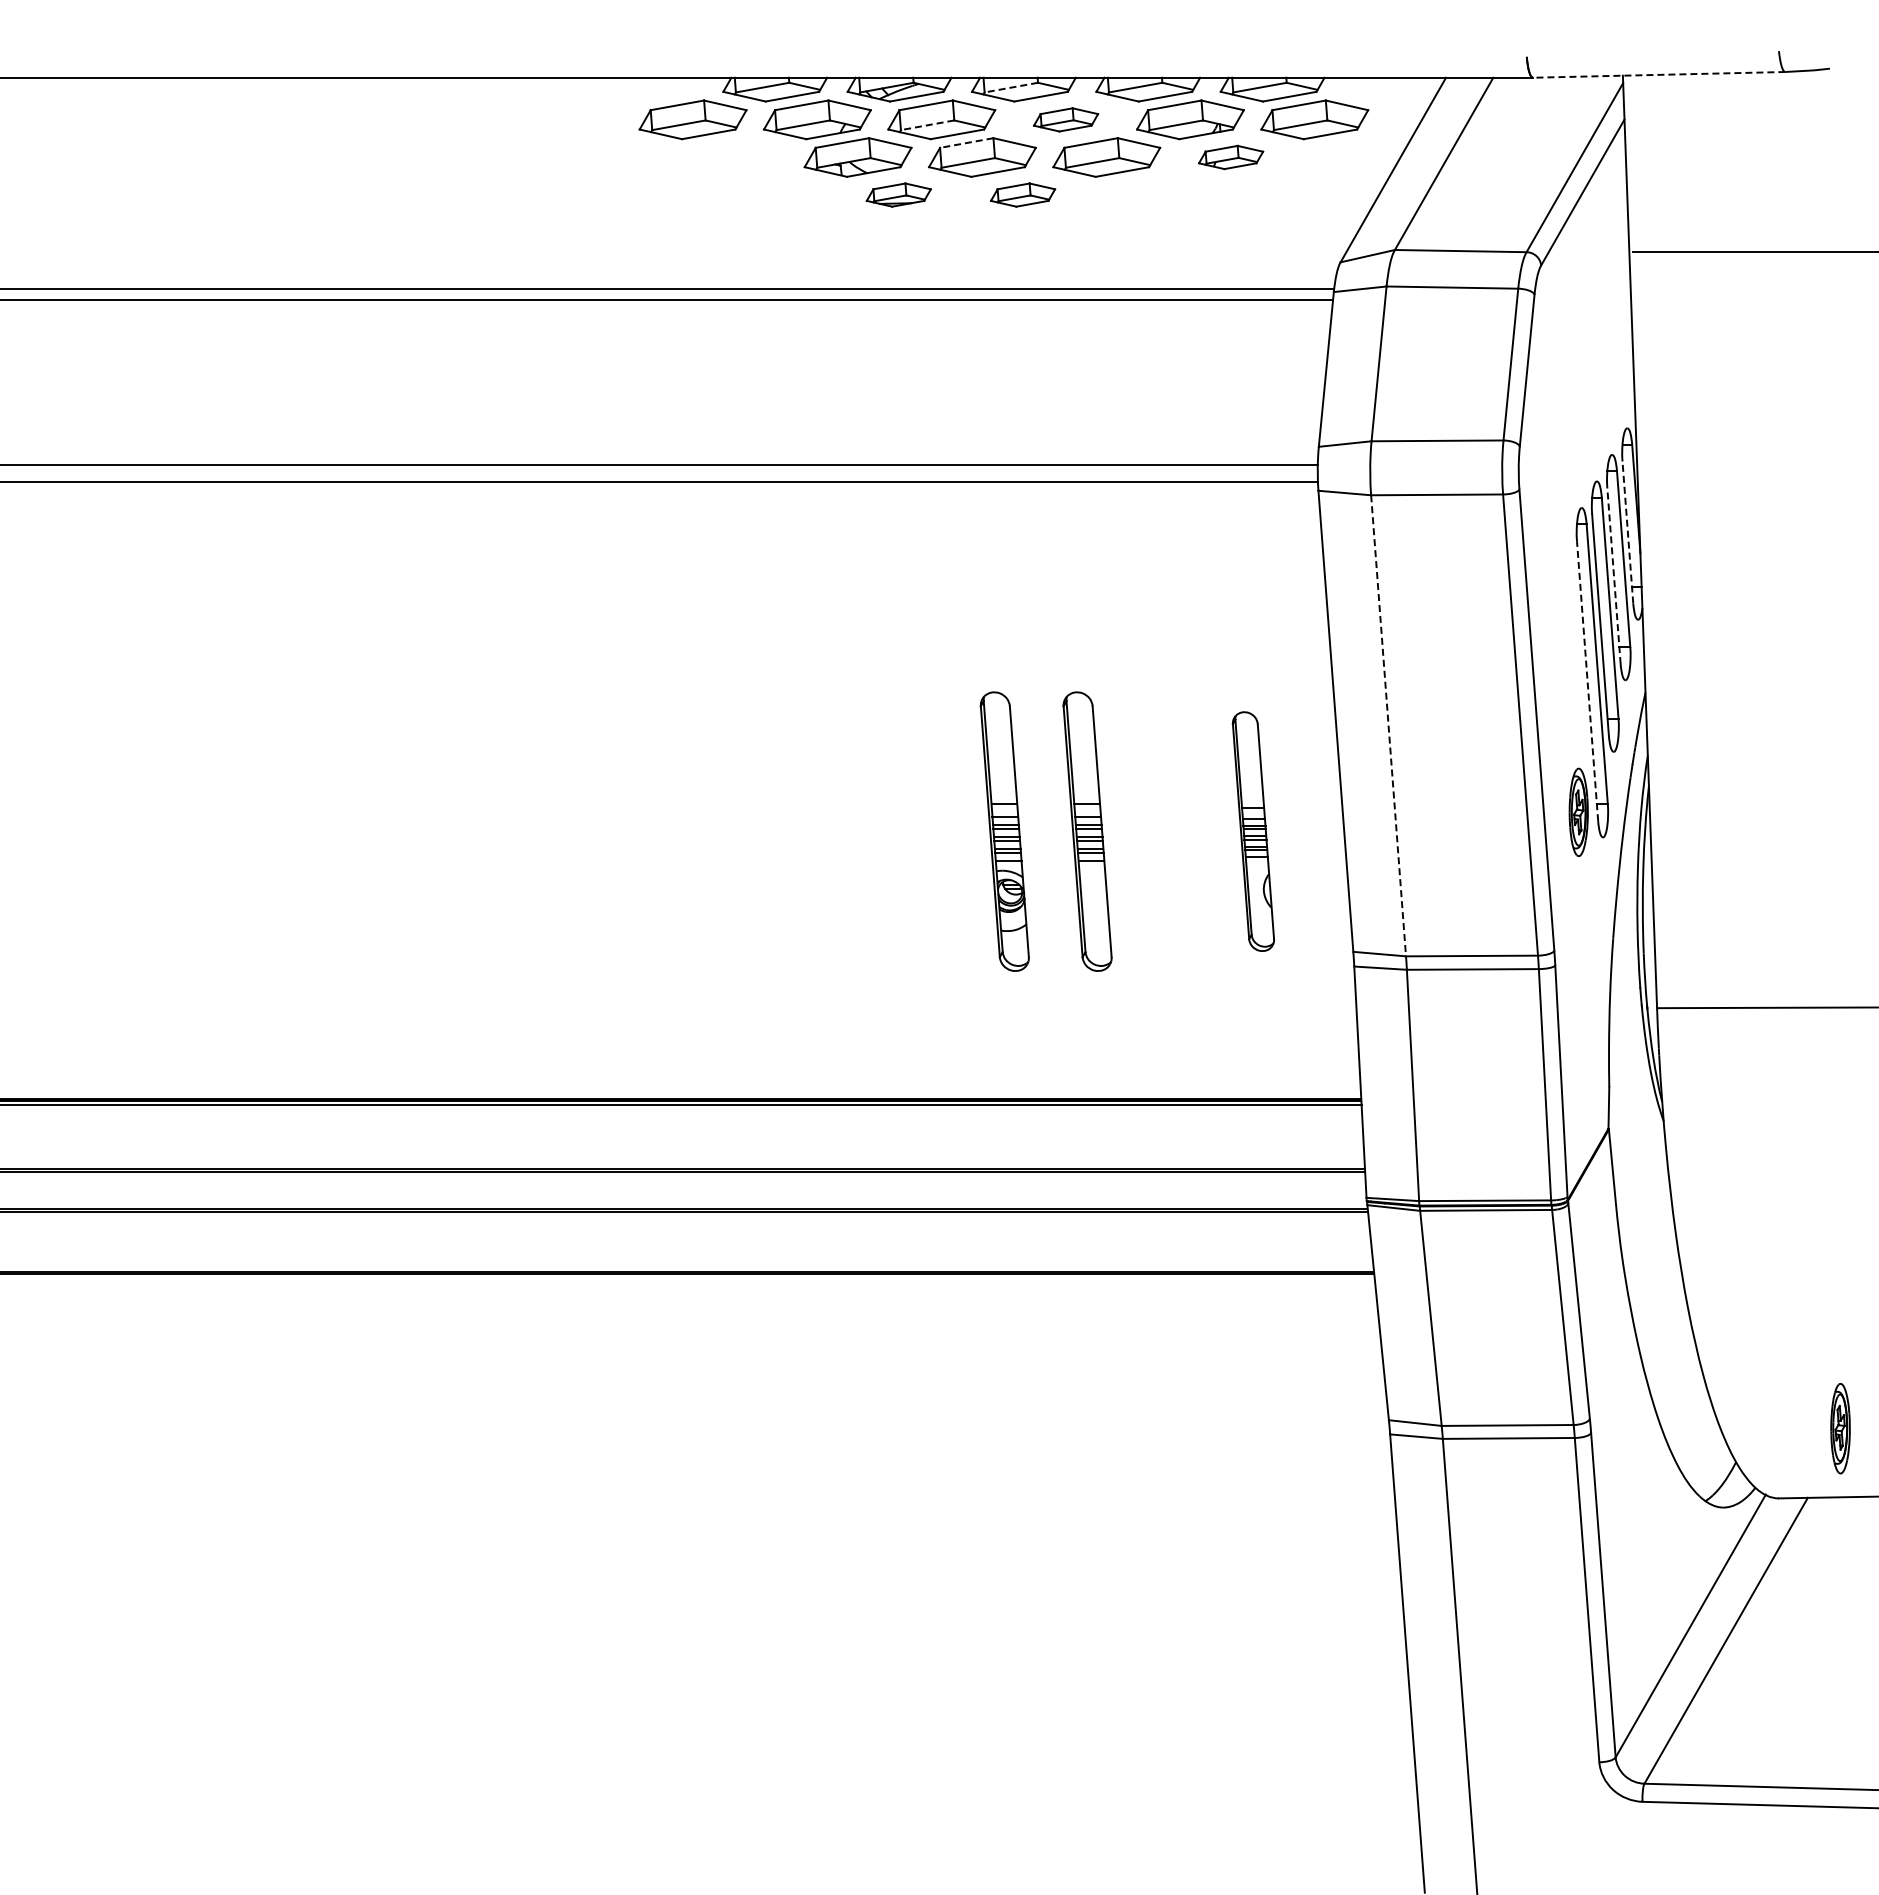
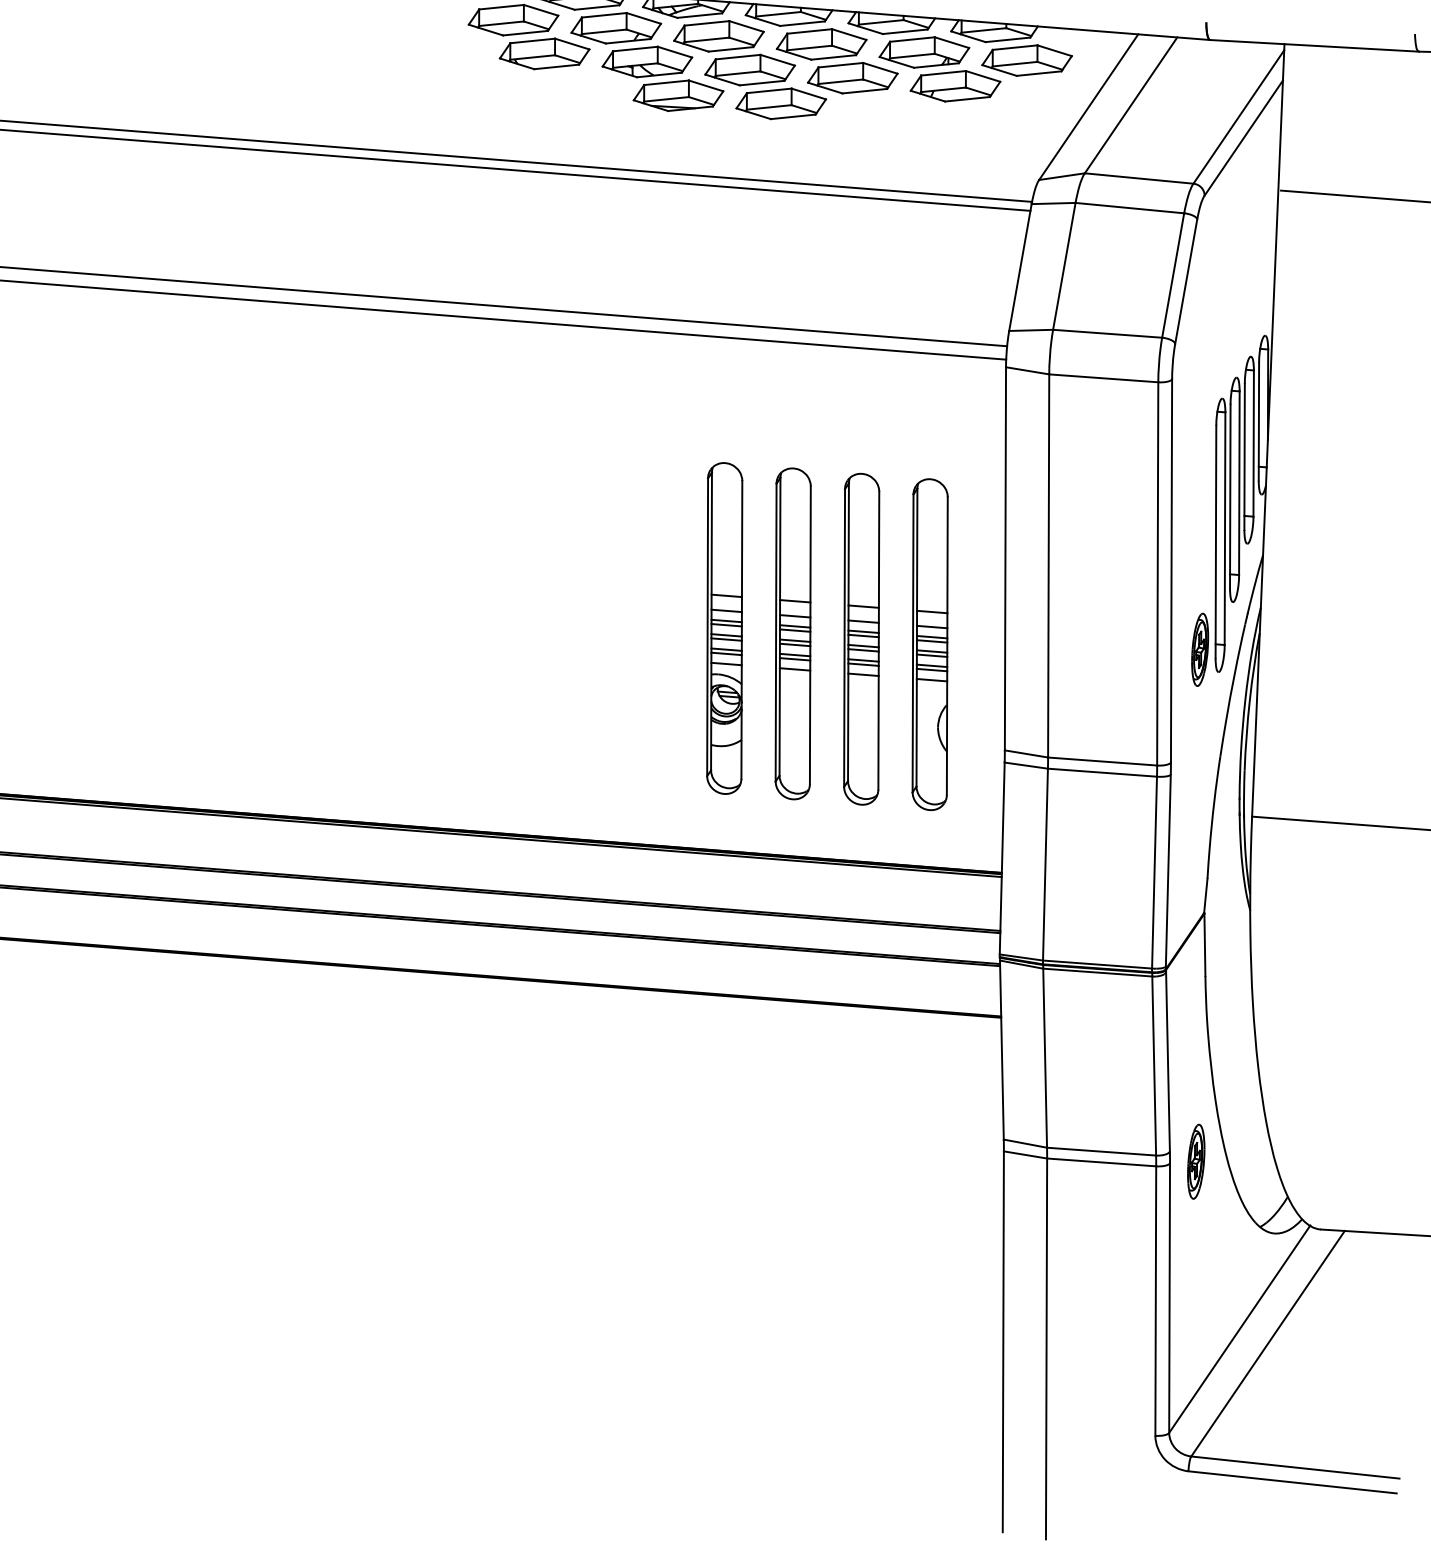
line: (1658, 74) -> (1313, 45), dashed -> solid
line: (1010, 87) -> (777, 14), dashed -> solid
part: (1065, 119) -> (821, 44), size x1.67
line: (927, 125) -> (706, 40), dashed -> solid
line: (966, 143) -> (737, 57), dashed -> solid
part: (733, 157) -> (544, 53), added
part: (1230, 157) -> (955, 86), size x1.67
part: (898, 194) -> (678, 95), size x1.67
part: (1022, 194) -> (780, 103), size x1.67
line: (1627, 531) -> (1258, 420), dashed -> solid
line: (1613, 575) -> (1244, 456), dashed -> solid
line: (1587, 680) -> (1215, 541), dashed -> solid
line: (1388, 726) -> (1048, 566), dashed -> solid
part: (1004, 831) -> (724, 628), size x1.43
part: (1087, 831) -> (793, 633), size x1.43
part: (1170, 831) -> (861, 639), added
part: (1253, 831) -> (930, 644), size x1.67
part: (1840, 1428) -> (1196, 1161), moved

